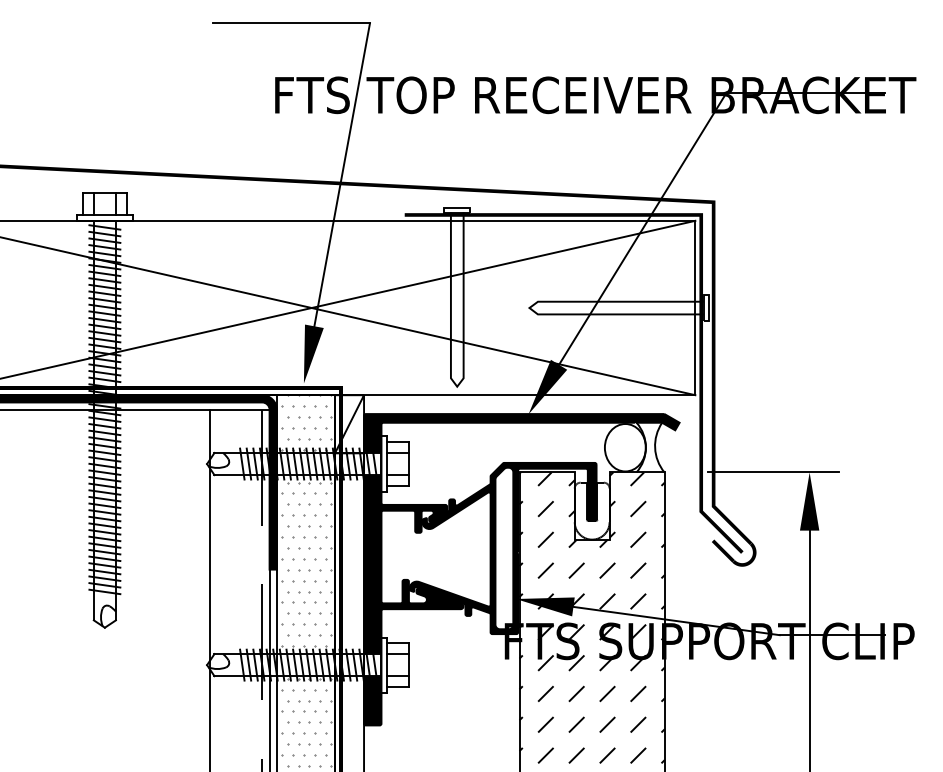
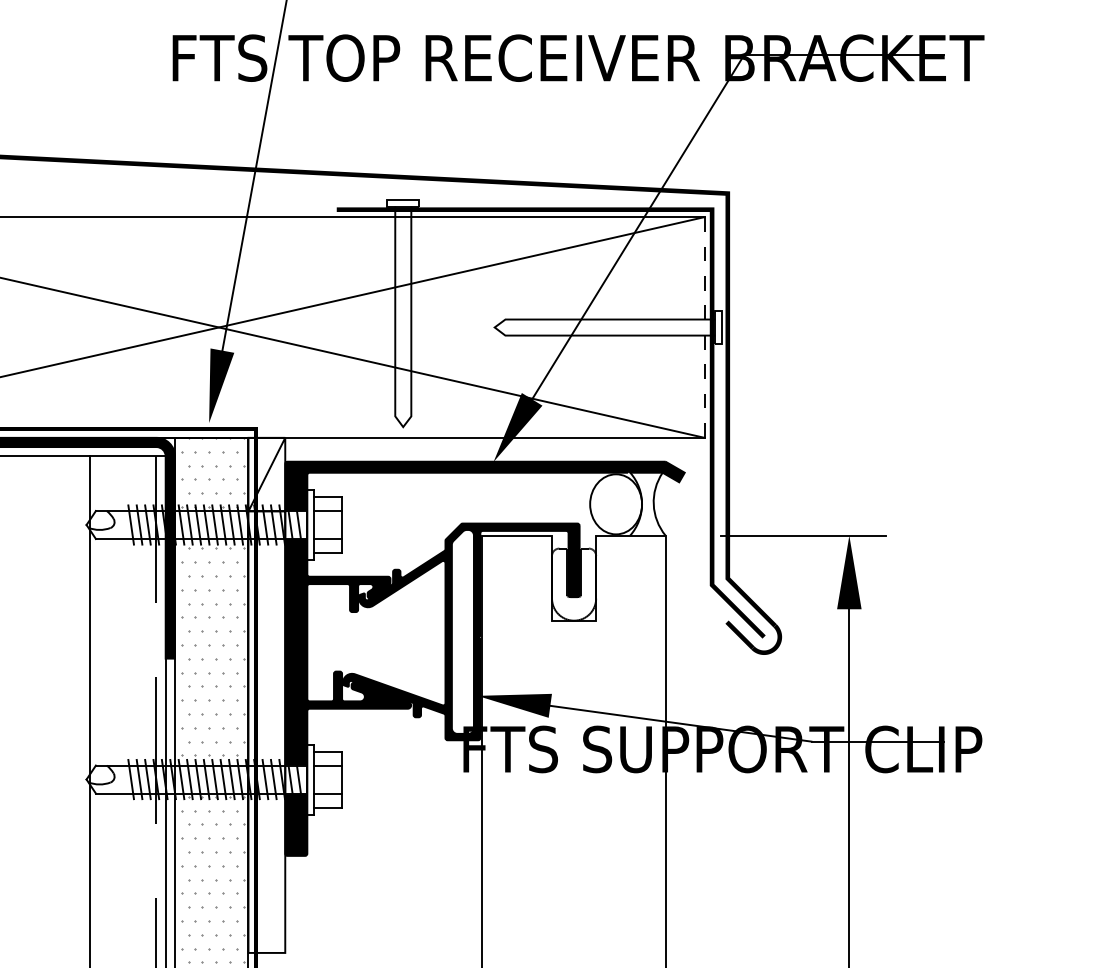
line: (695, 308) -> (704, 328), solid -> dashed
hatch: (591, 617) -> (573, 719), removed

